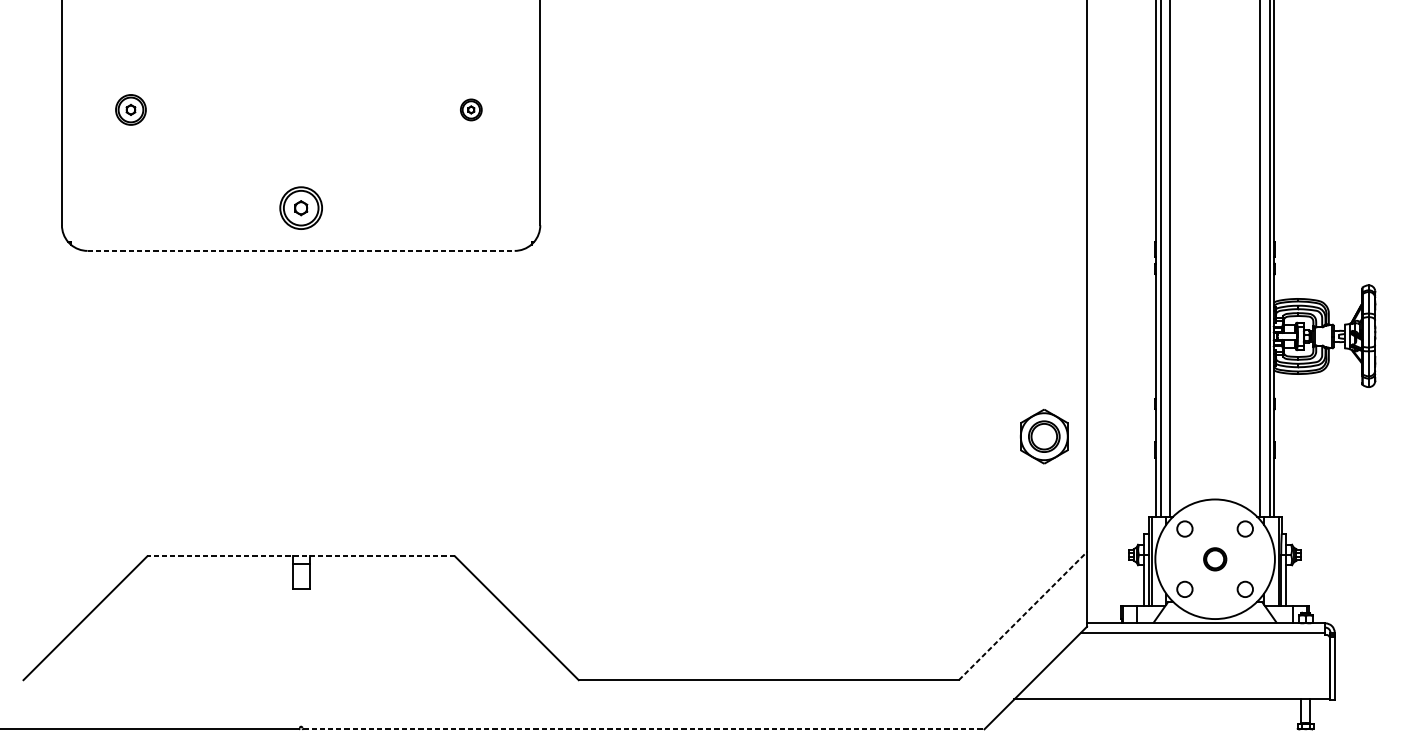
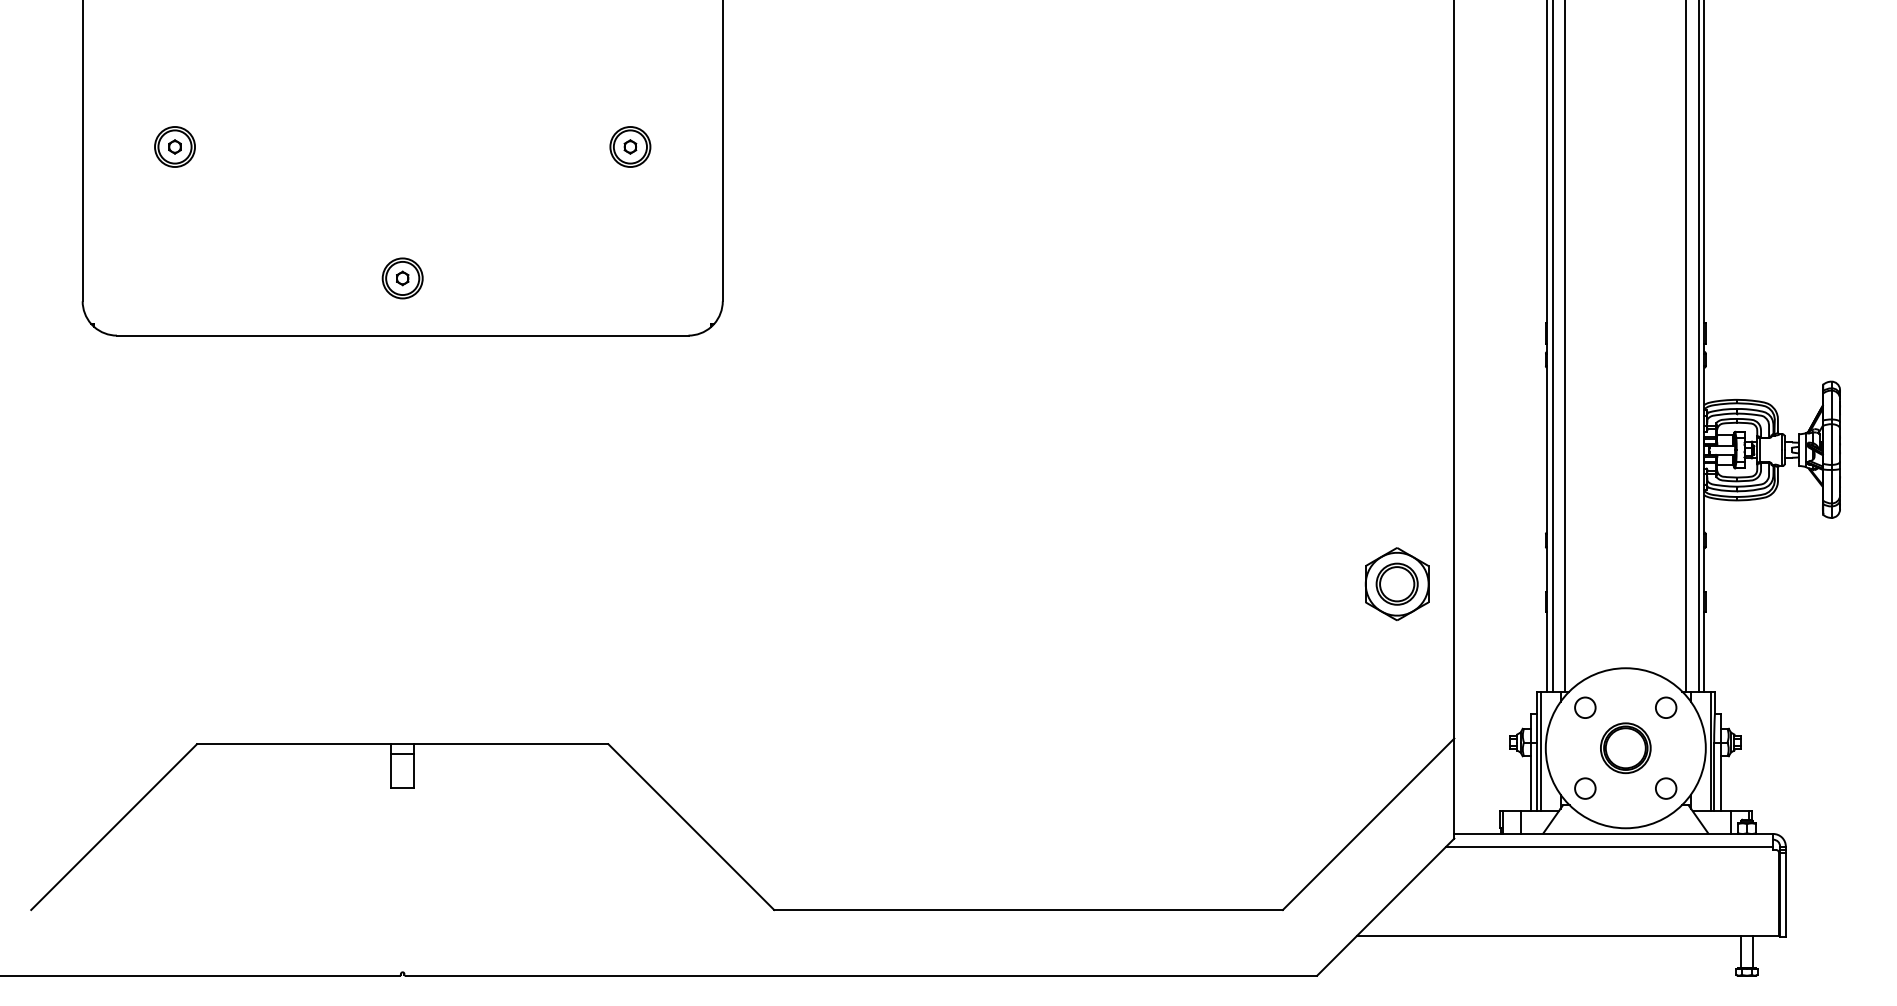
part: (471, 109) -> (630, 146), size x1.43
part: (300, 208) -> (402, 278), size x0.71
line: (300, 250) -> (402, 335), dashed -> solid
line: (300, 556) -> (402, 744), dashed -> solid
part: (1214, 559) -> (1625, 748), size x1.67
line: (1022, 615) -> (1368, 823), dashed -> solid
line: (643, 729) -> (861, 975), dashed -> solid

